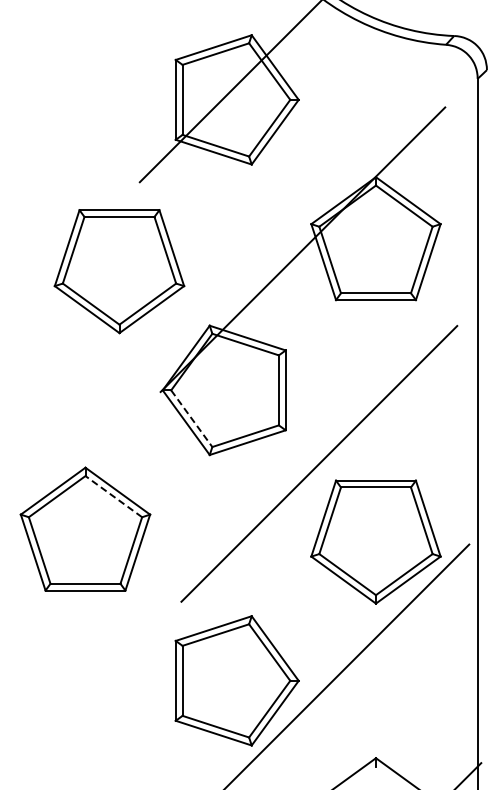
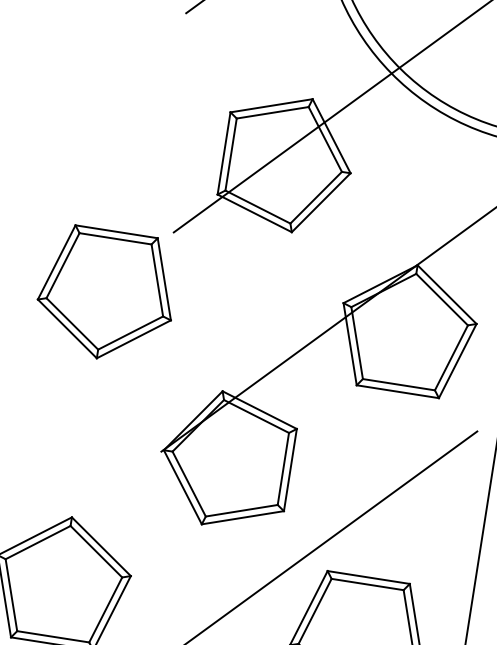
part: (119, 271) -> (106, 294), moved
line: (192, 419) -> (189, 485), dashed -> solid
line: (113, 496) -> (96, 551), dashed -> solid

